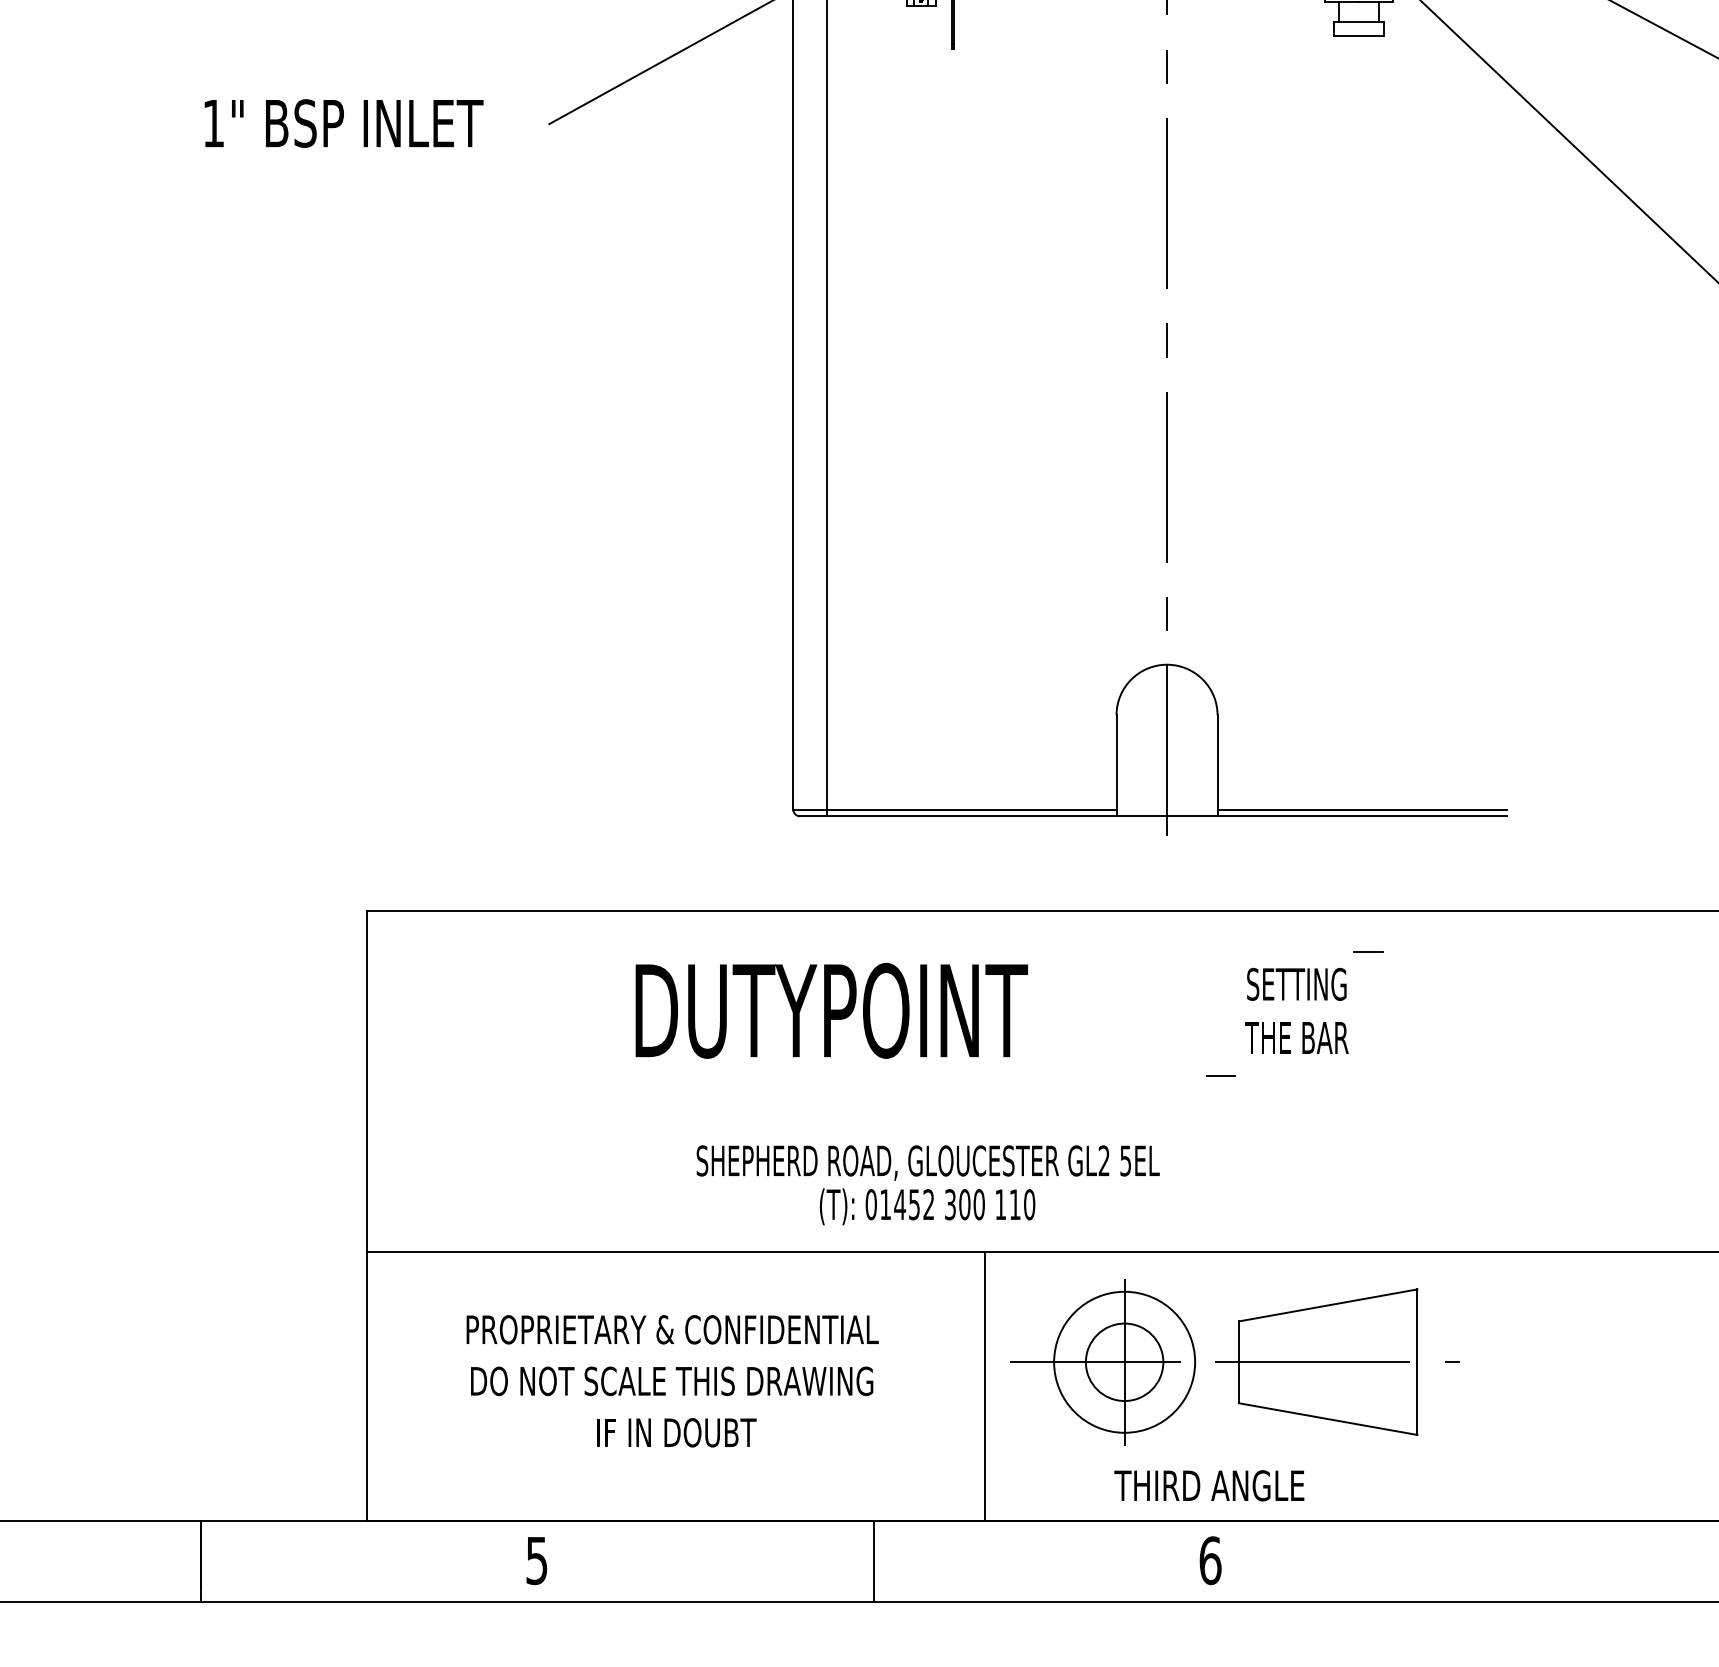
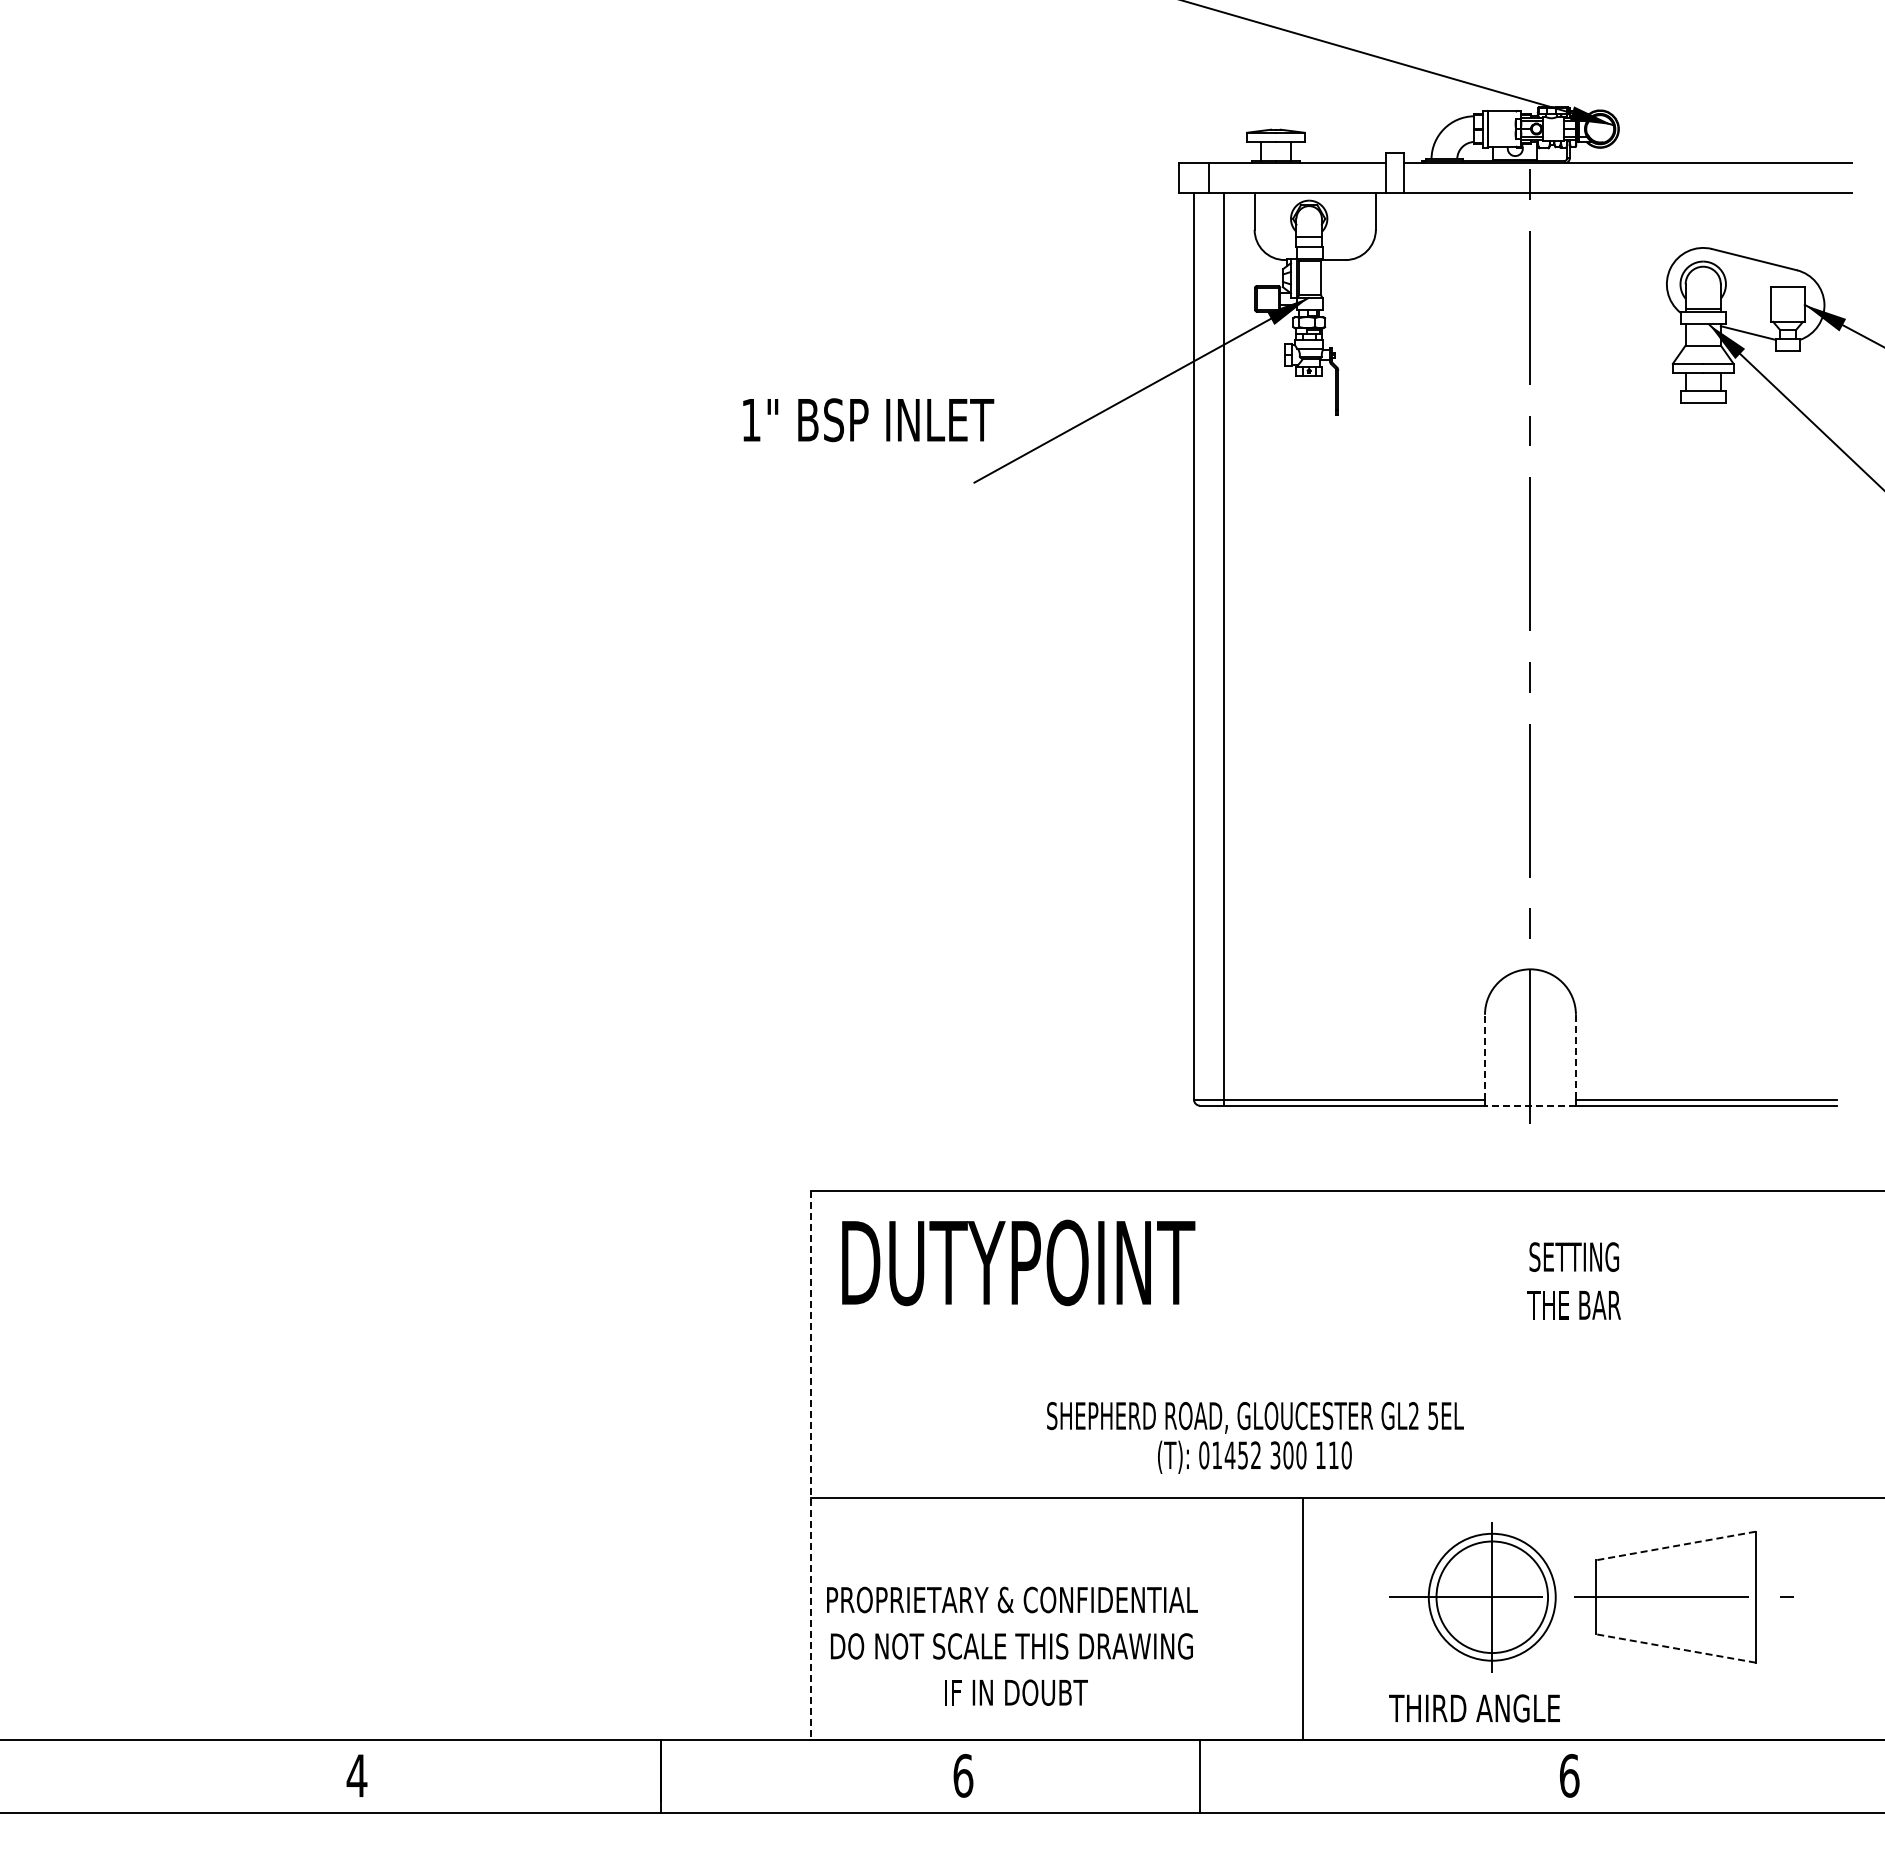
text: (343, 123) -> (868, 420), moved
line: (1115, 761) -> (1484, 1056), solid -> dashed
line: (1217, 762) -> (1575, 1057), solid -> dashed
line: (1165, 815) -> (1529, 1105), solid -> dashed
line: (1368, 951) -> (1711, 1227), removed
text: (831, 1010) -> (1018, 1262), moved
text: (1295, 1010) -> (1573, 1280), moved
line: (1220, 1075) -> (1578, 1339), removed
text: (928, 1184) -> (1255, 1437), moved
line: (367, 1215) -> (810, 1465), solid -> dashed
line: (1328, 1305) -> (1675, 1546), solid -> dashed
circle: (1124, 1362) -> (1492, 1597), size x1.6
text: (672, 1380) -> (1012, 1645), moved
line: (984, 1386) -> (1303, 1619), moved
line: (1328, 1419) -> (1675, 1648), solid -> dashed
text: (1209, 1485) -> (1474, 1708), moved
text: (537, 1560) -> (963, 1775), 5 -> 6
line: (873, 1561) -> (1199, 1776), moved

